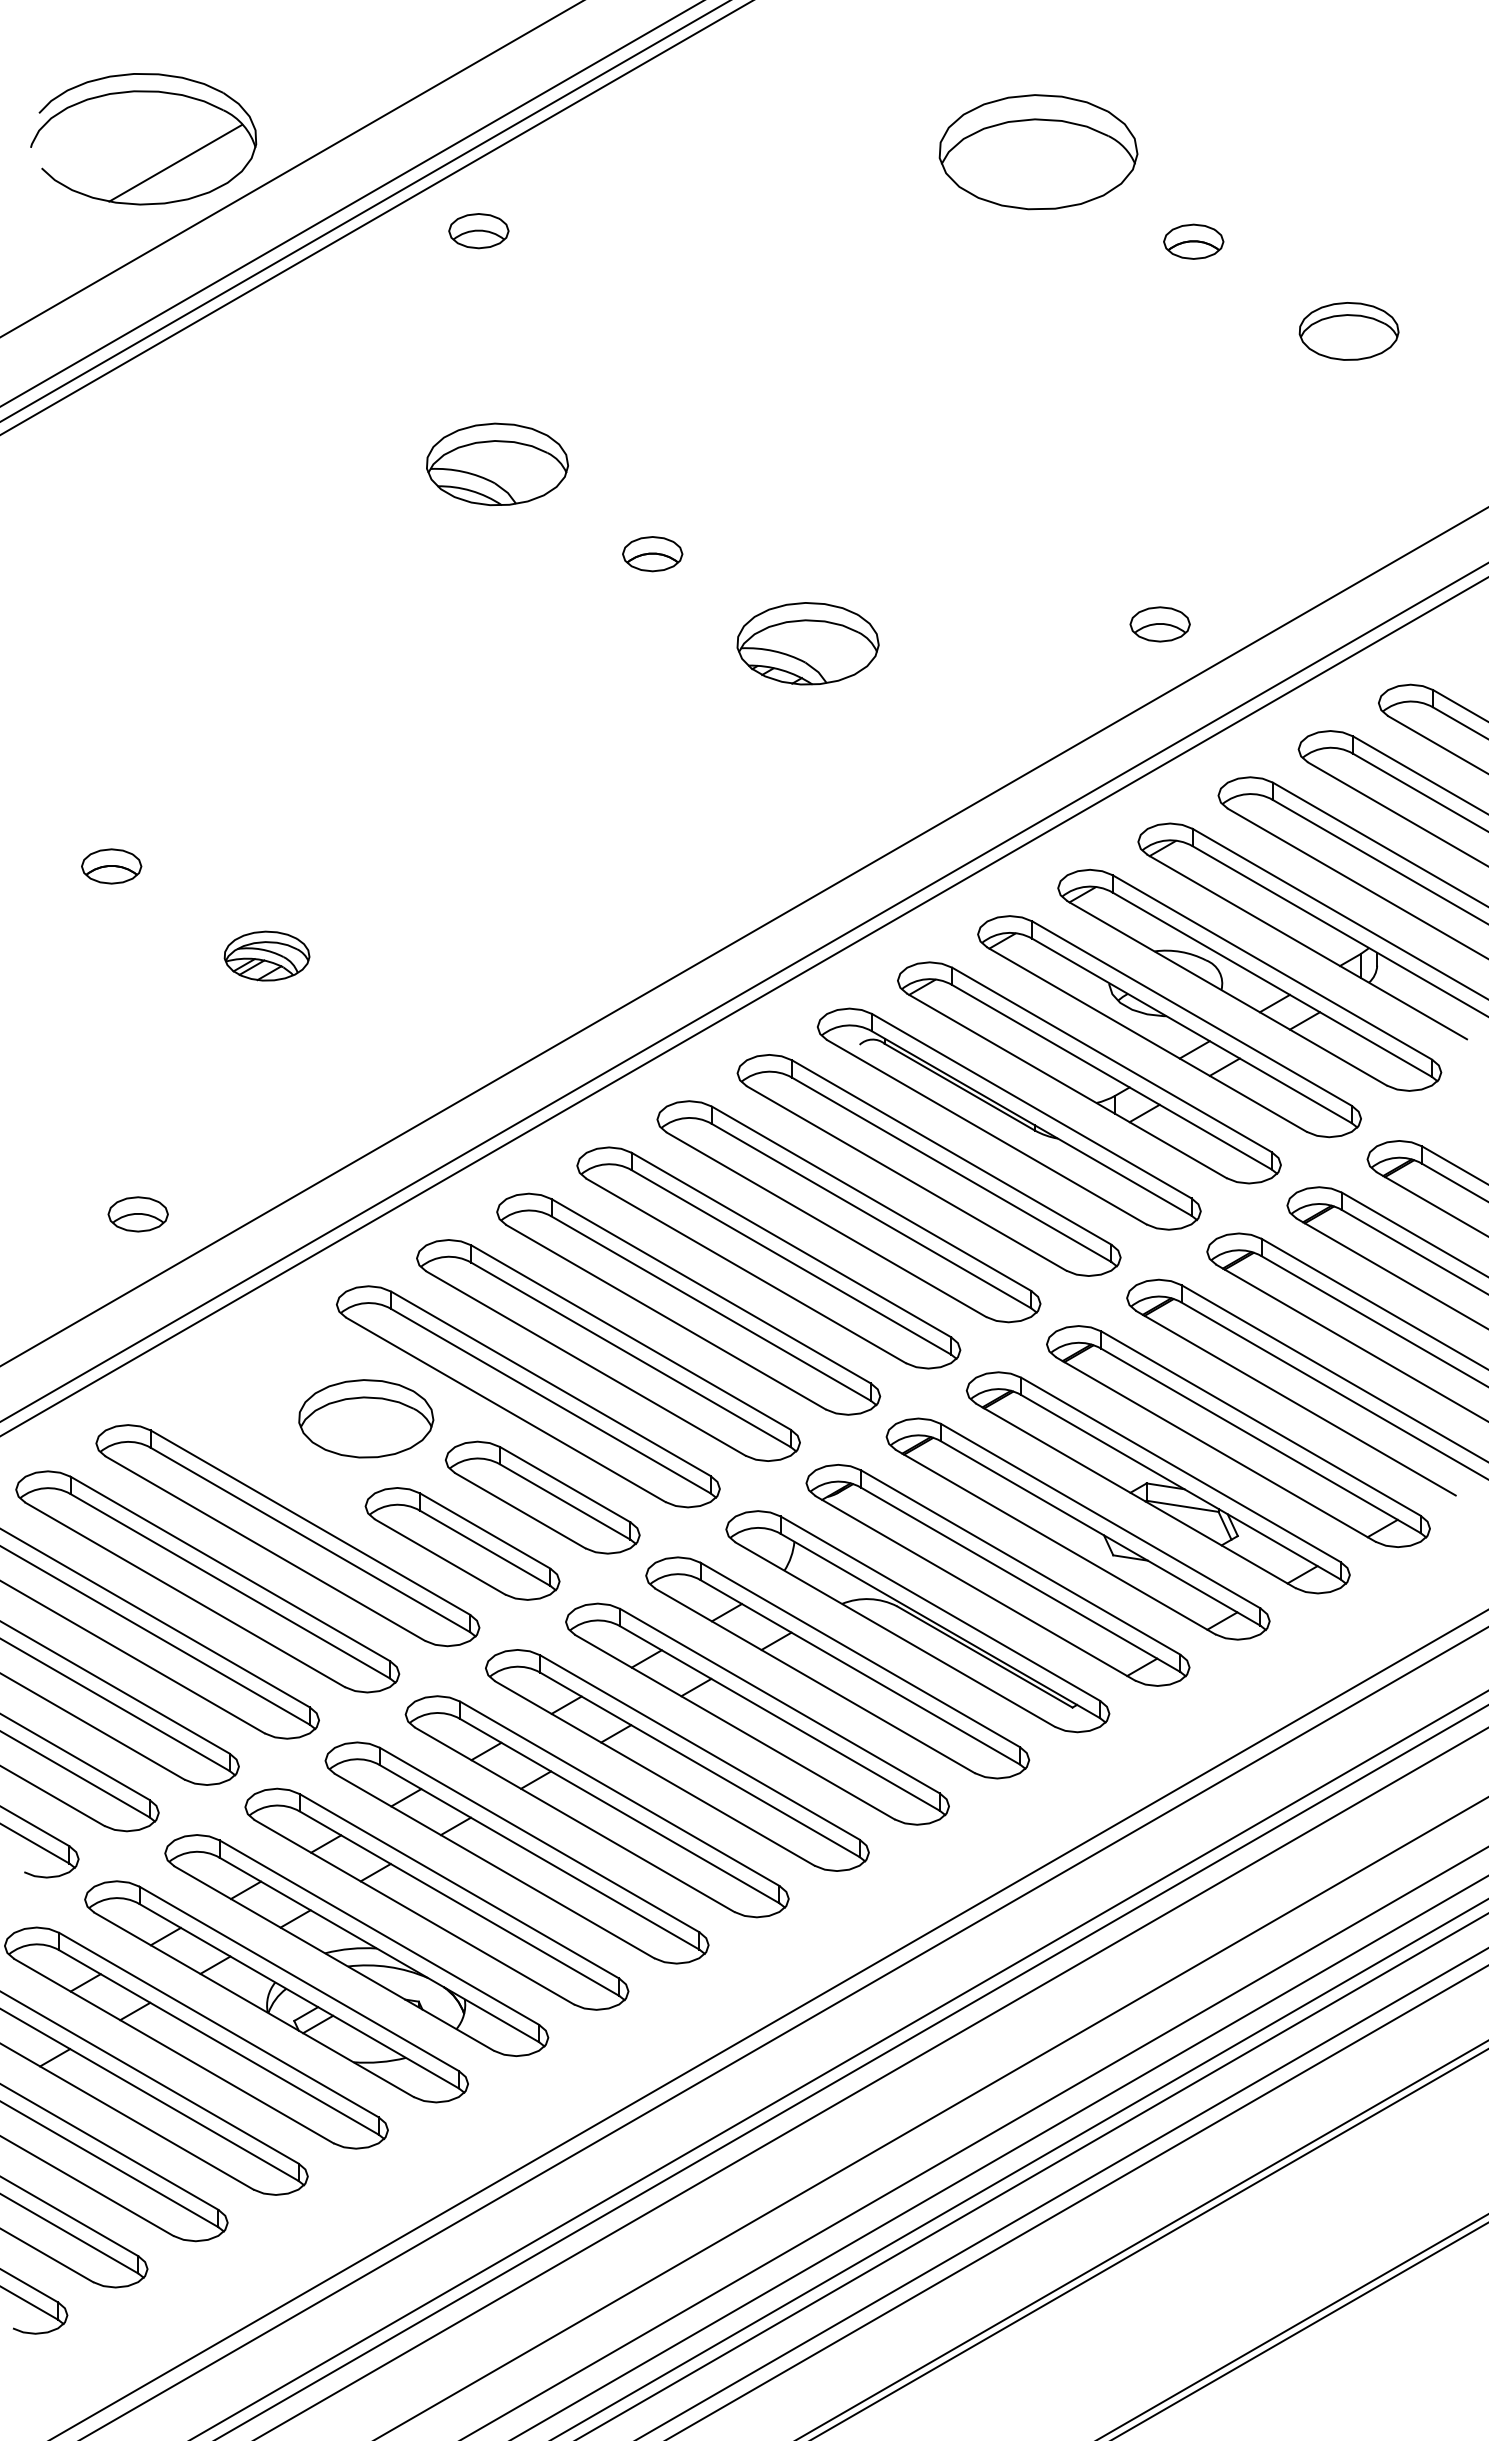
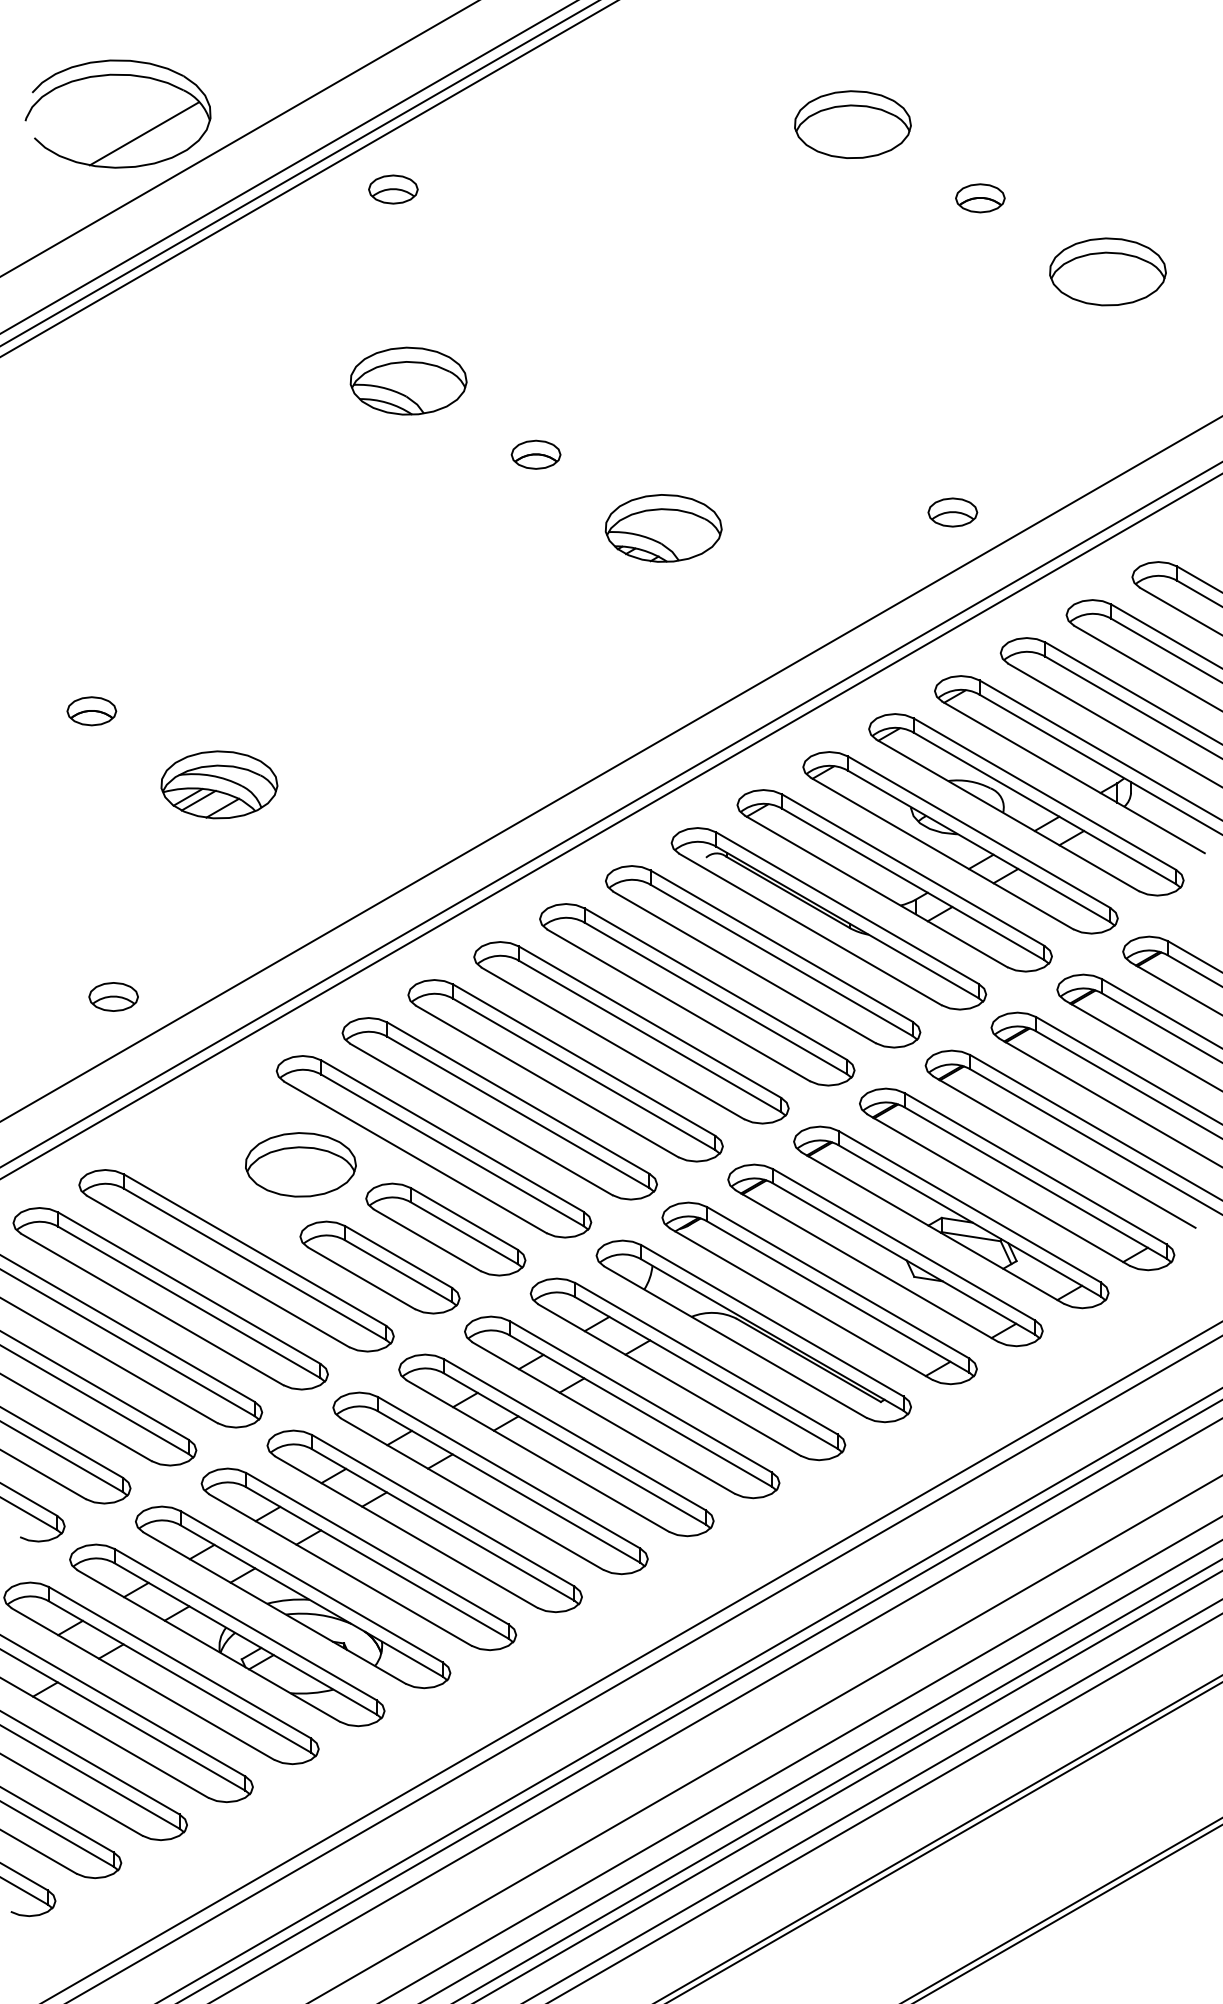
part: (1037, 151) -> (852, 124), size x0.71
part: (1348, 330) -> (1107, 271), size x1.43
part: (267, 955) -> (219, 784), size x1.67

